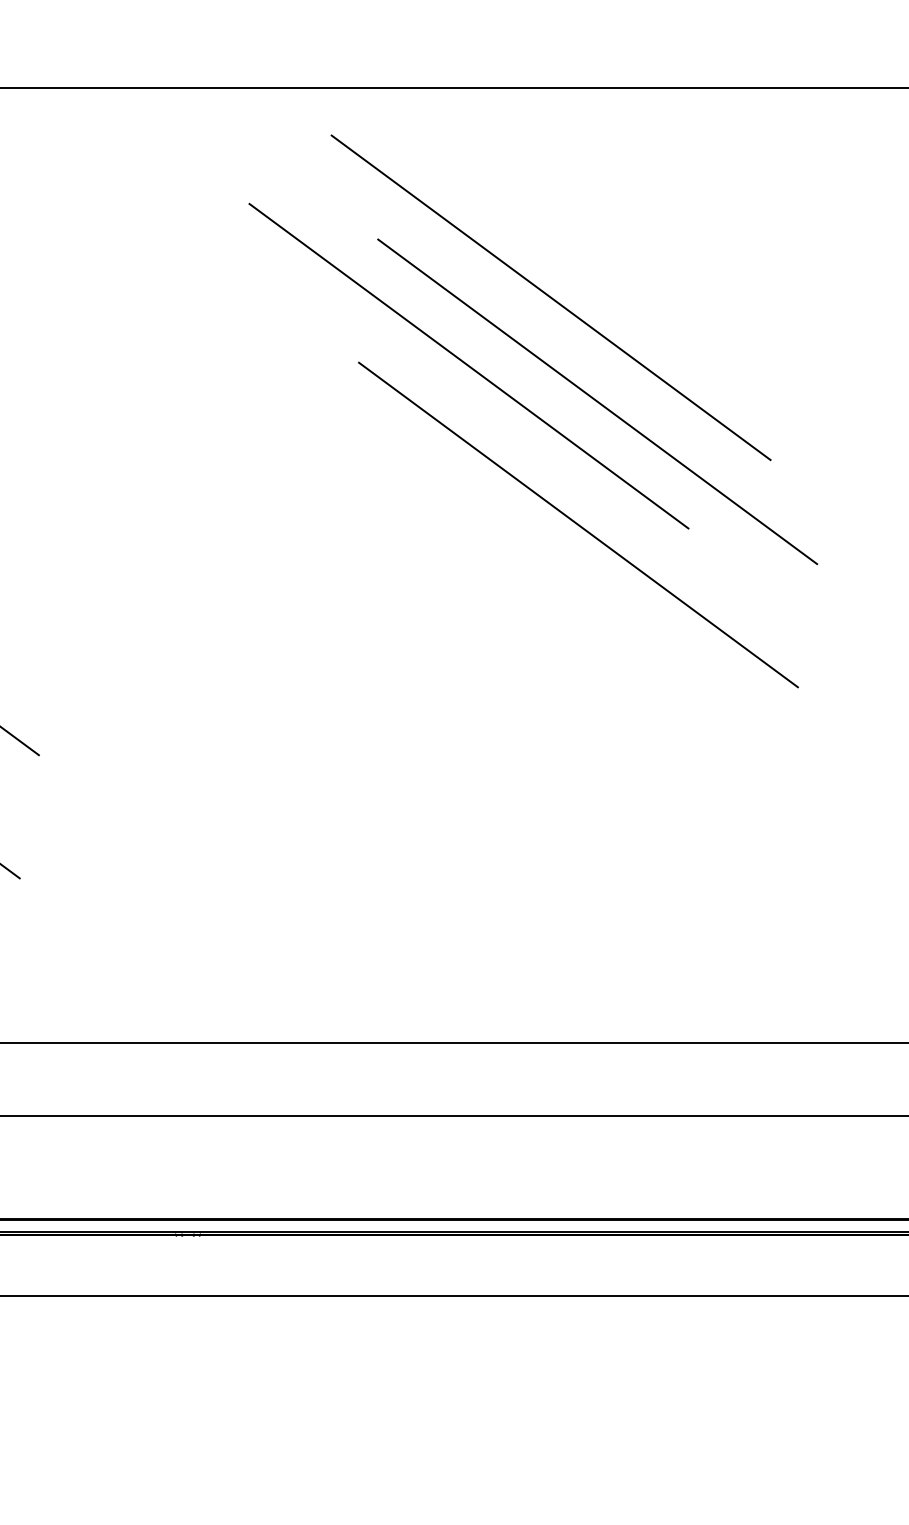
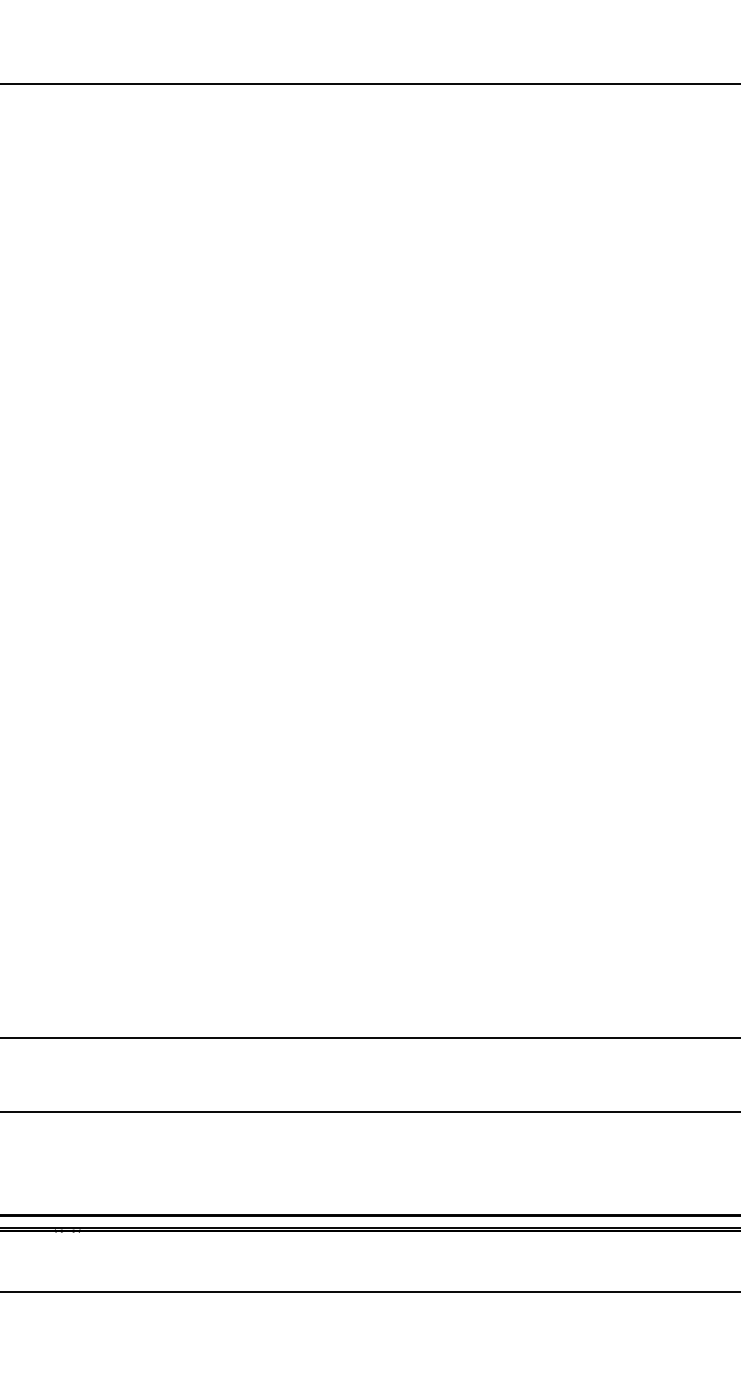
line: (550, 297) -> (430, 293), removed
line: (468, 365) -> (348, 361), removed
line: (597, 401) -> (477, 397), removed
line: (578, 524) -> (458, 520), removed

